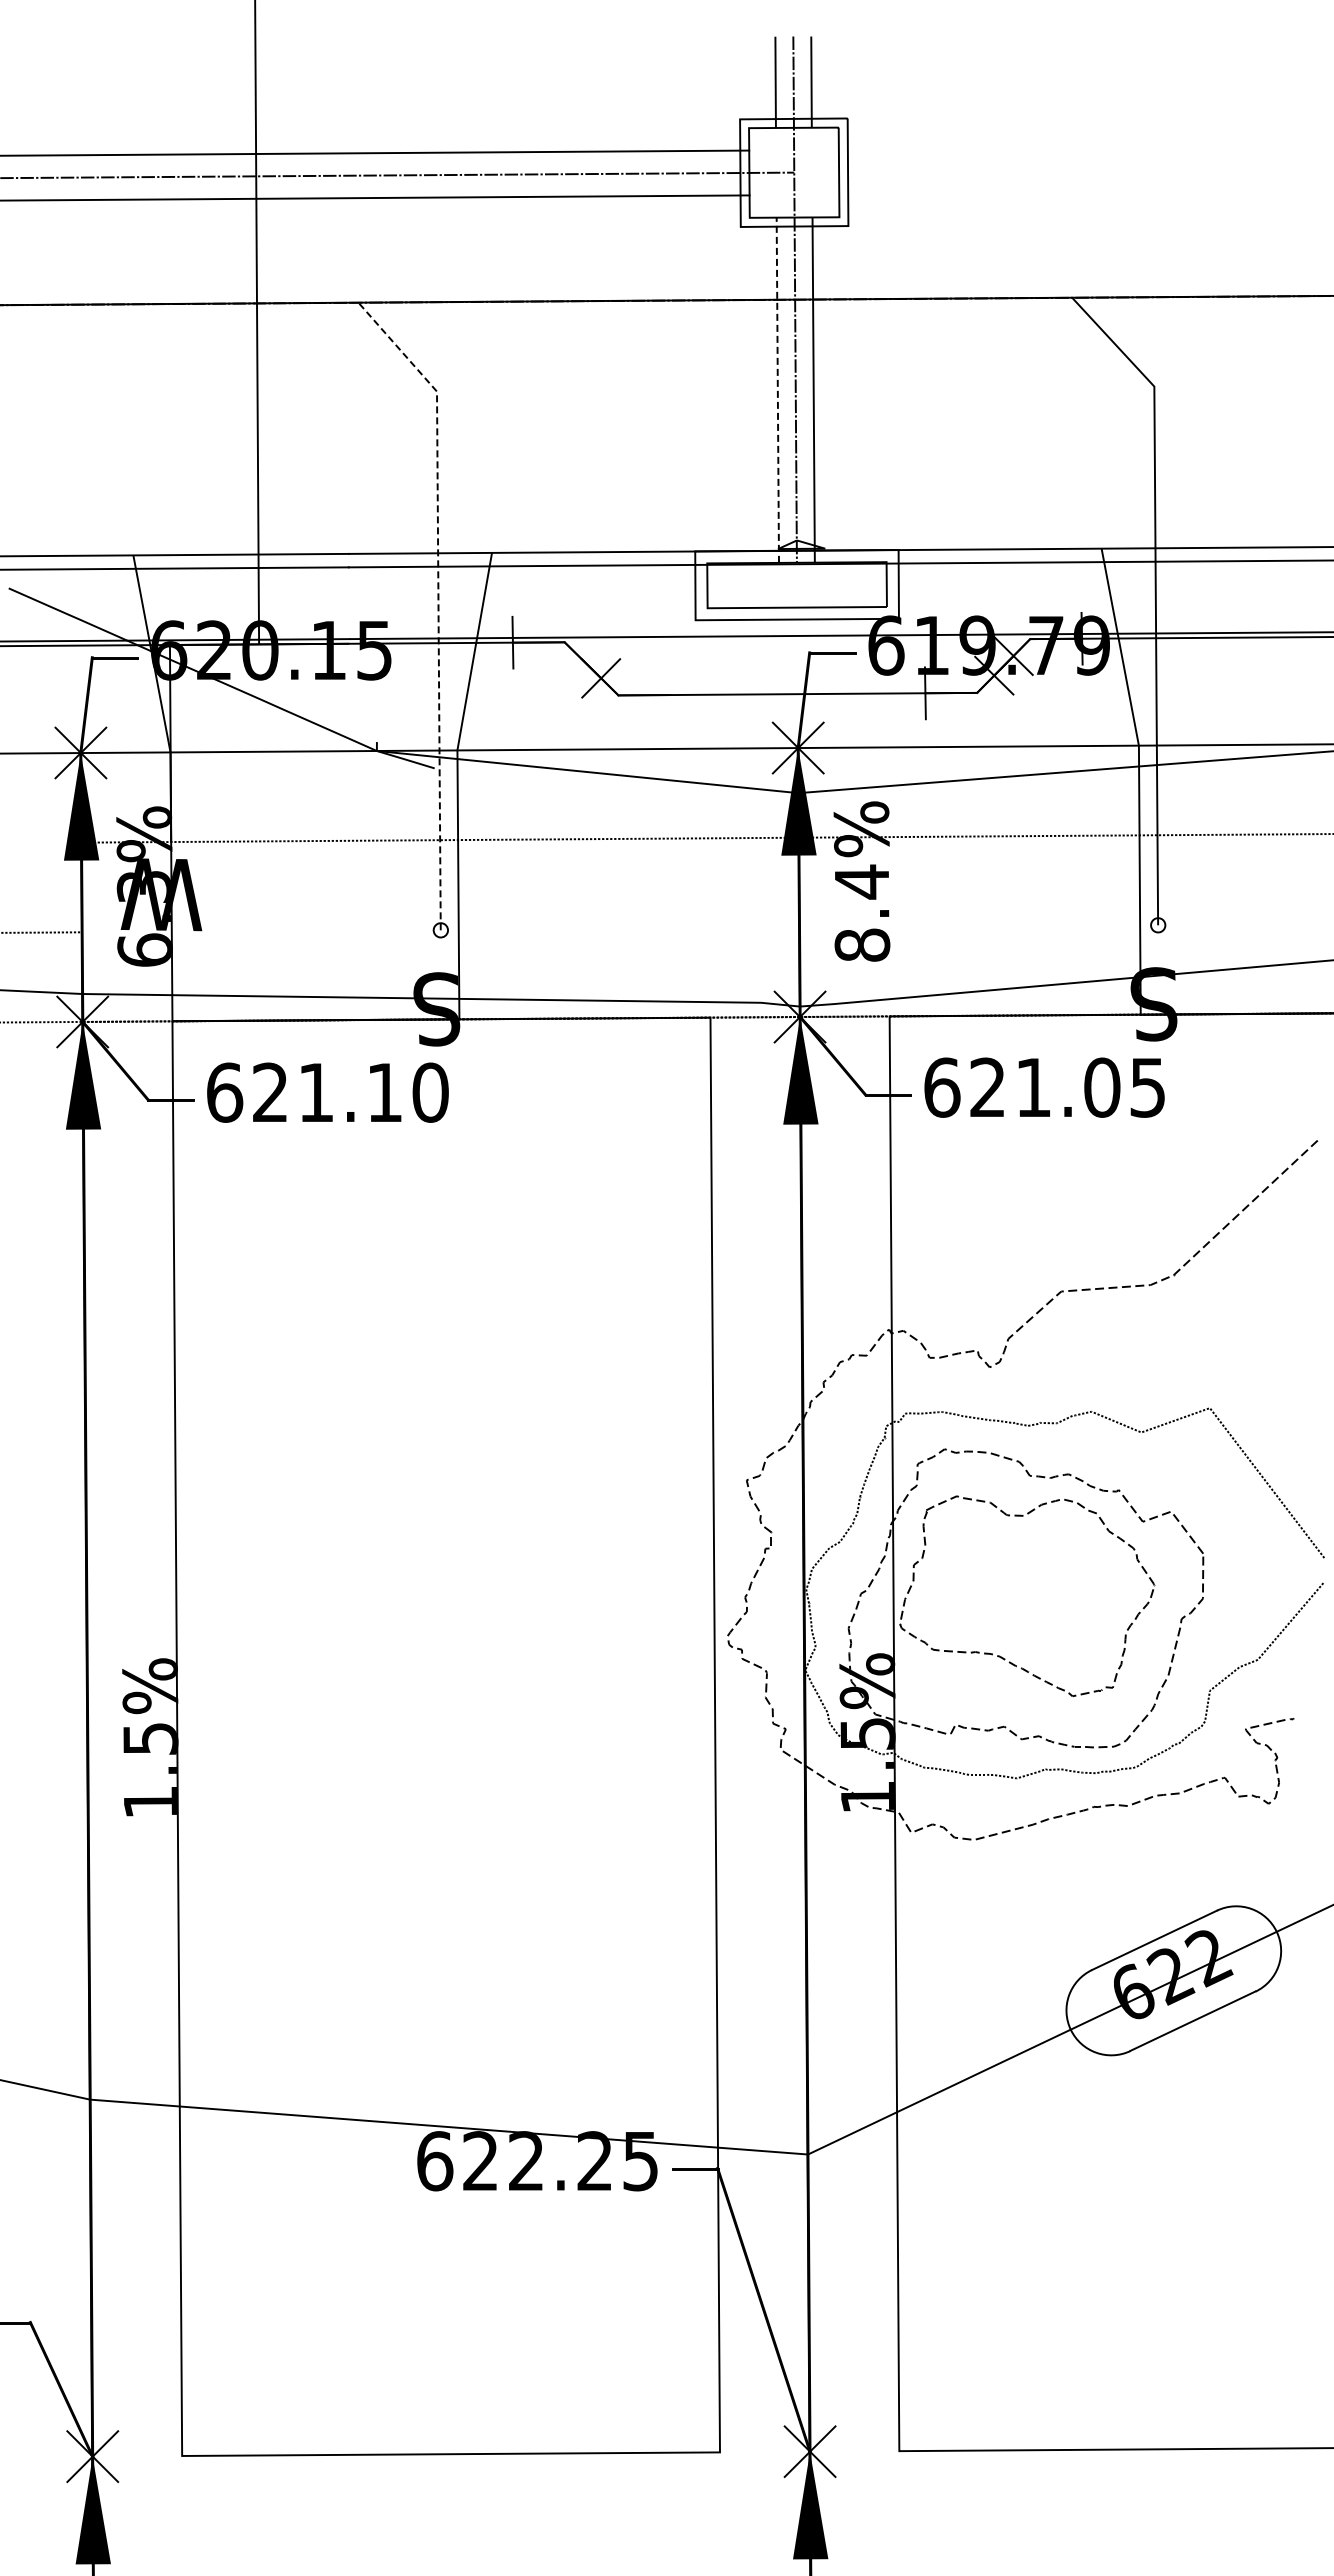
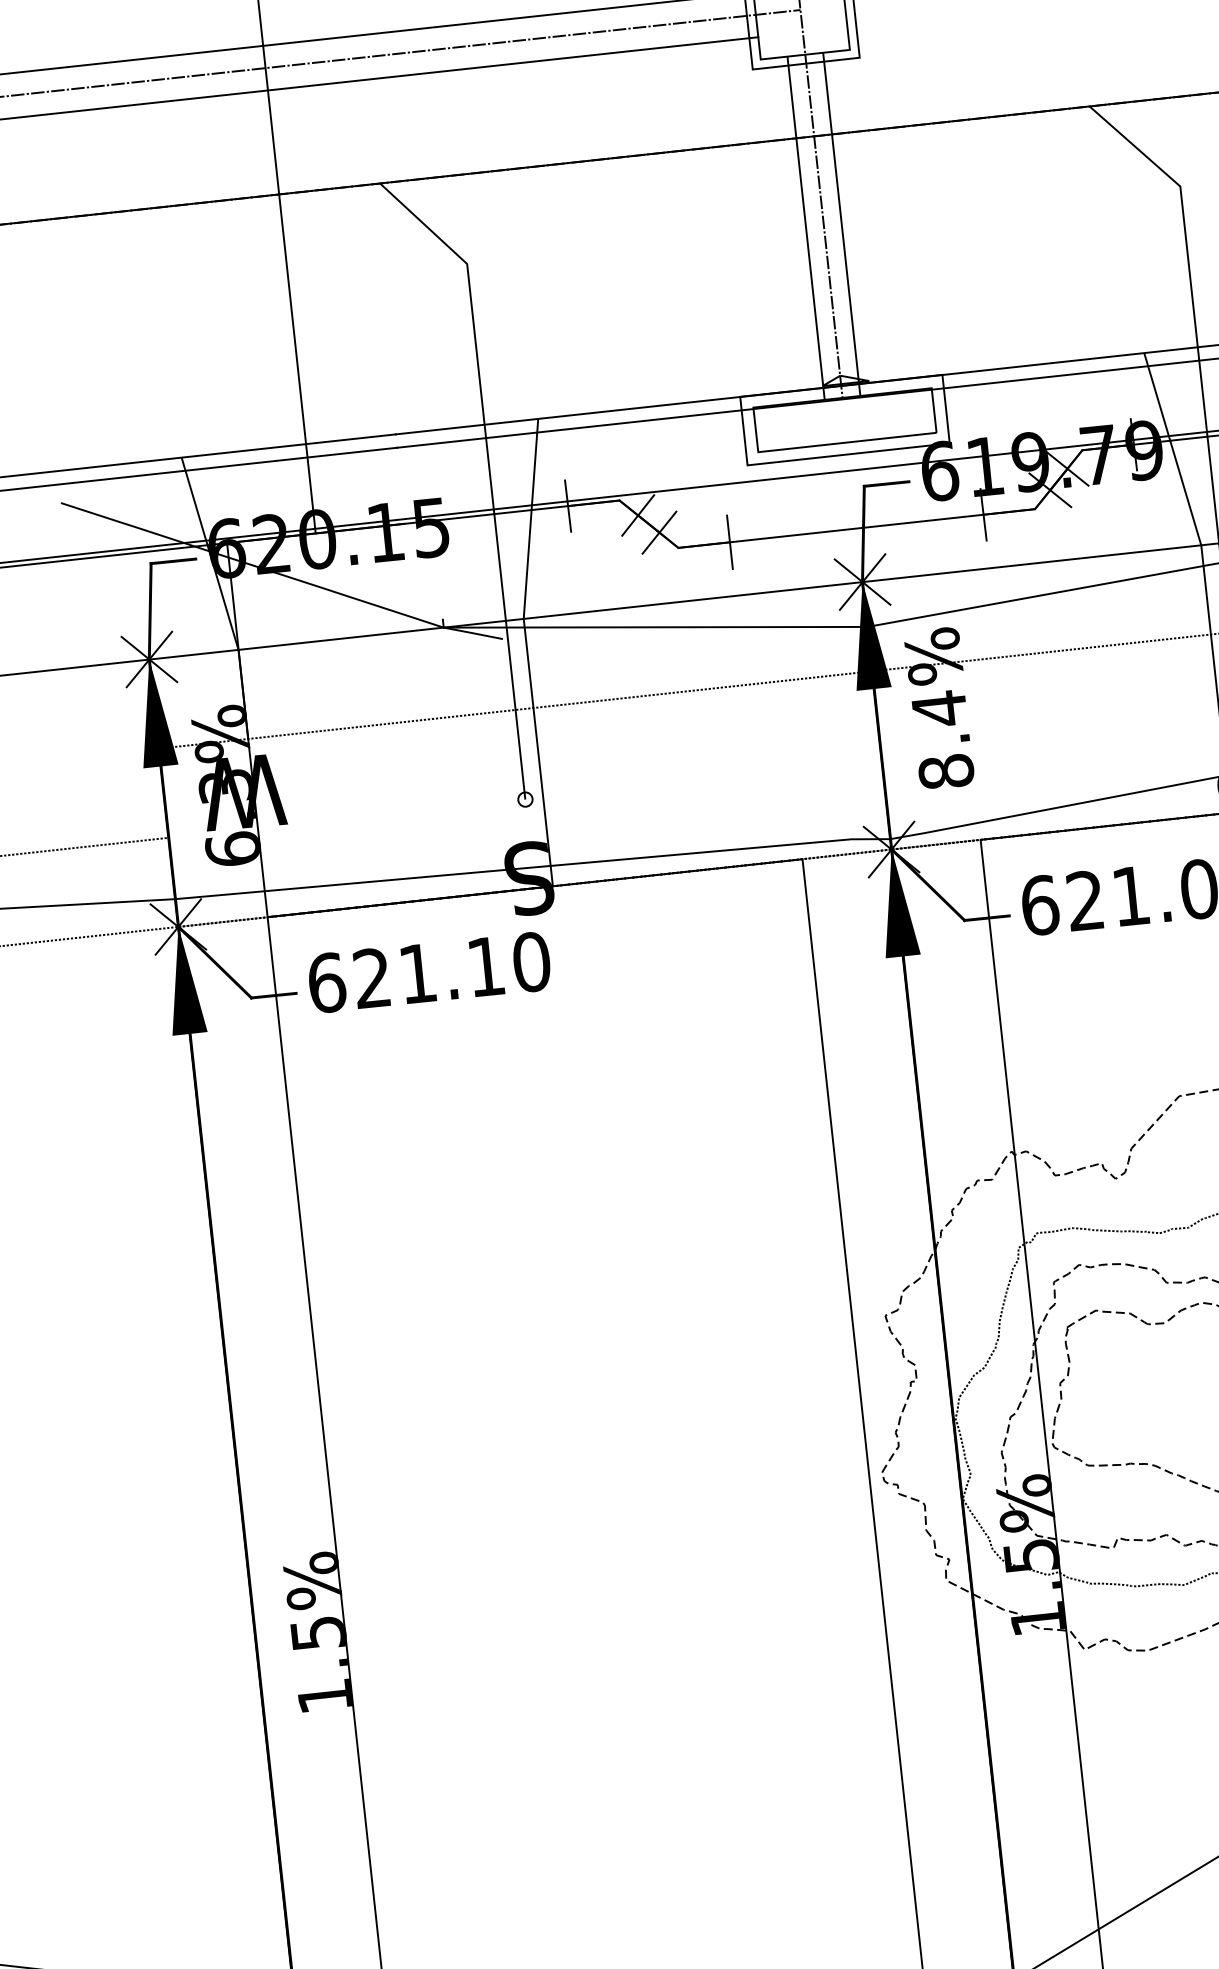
line: (777, 390) -> (805, 228), dashed -> solid
line: (438, 600) -> (489, 471), dashed -> solid
line: (581, 658) -> (637, 514), added
line: (670, 694) -> (730, 541), added

